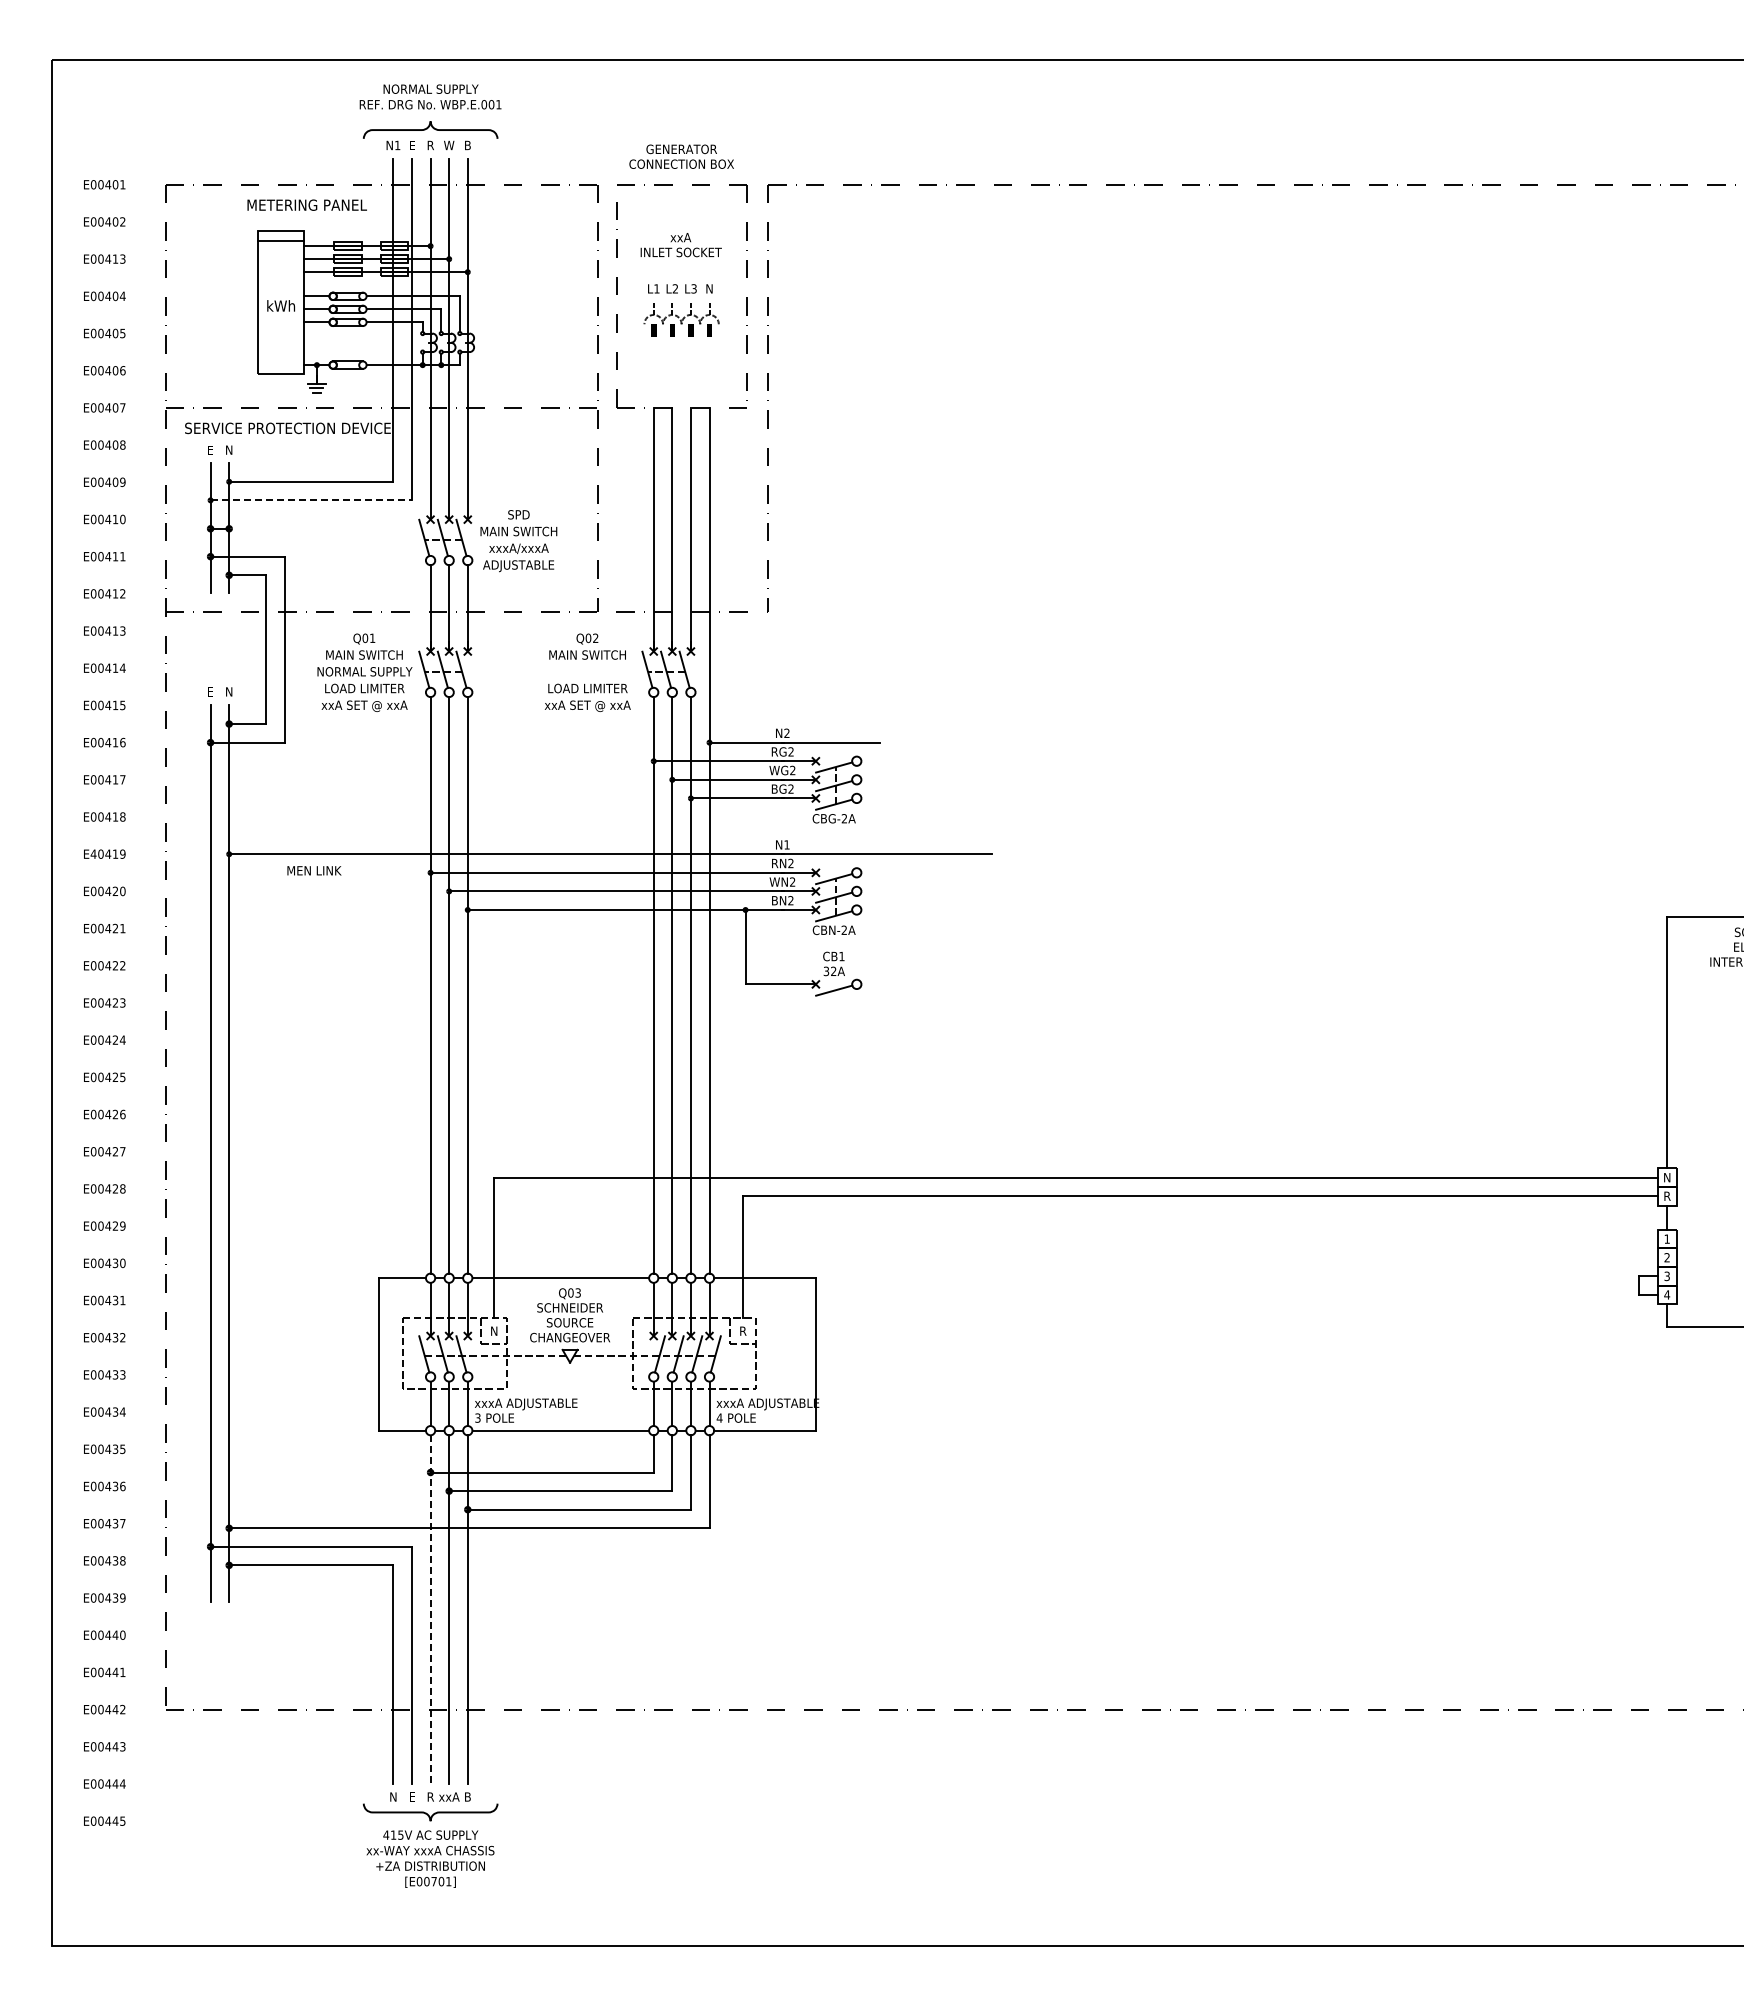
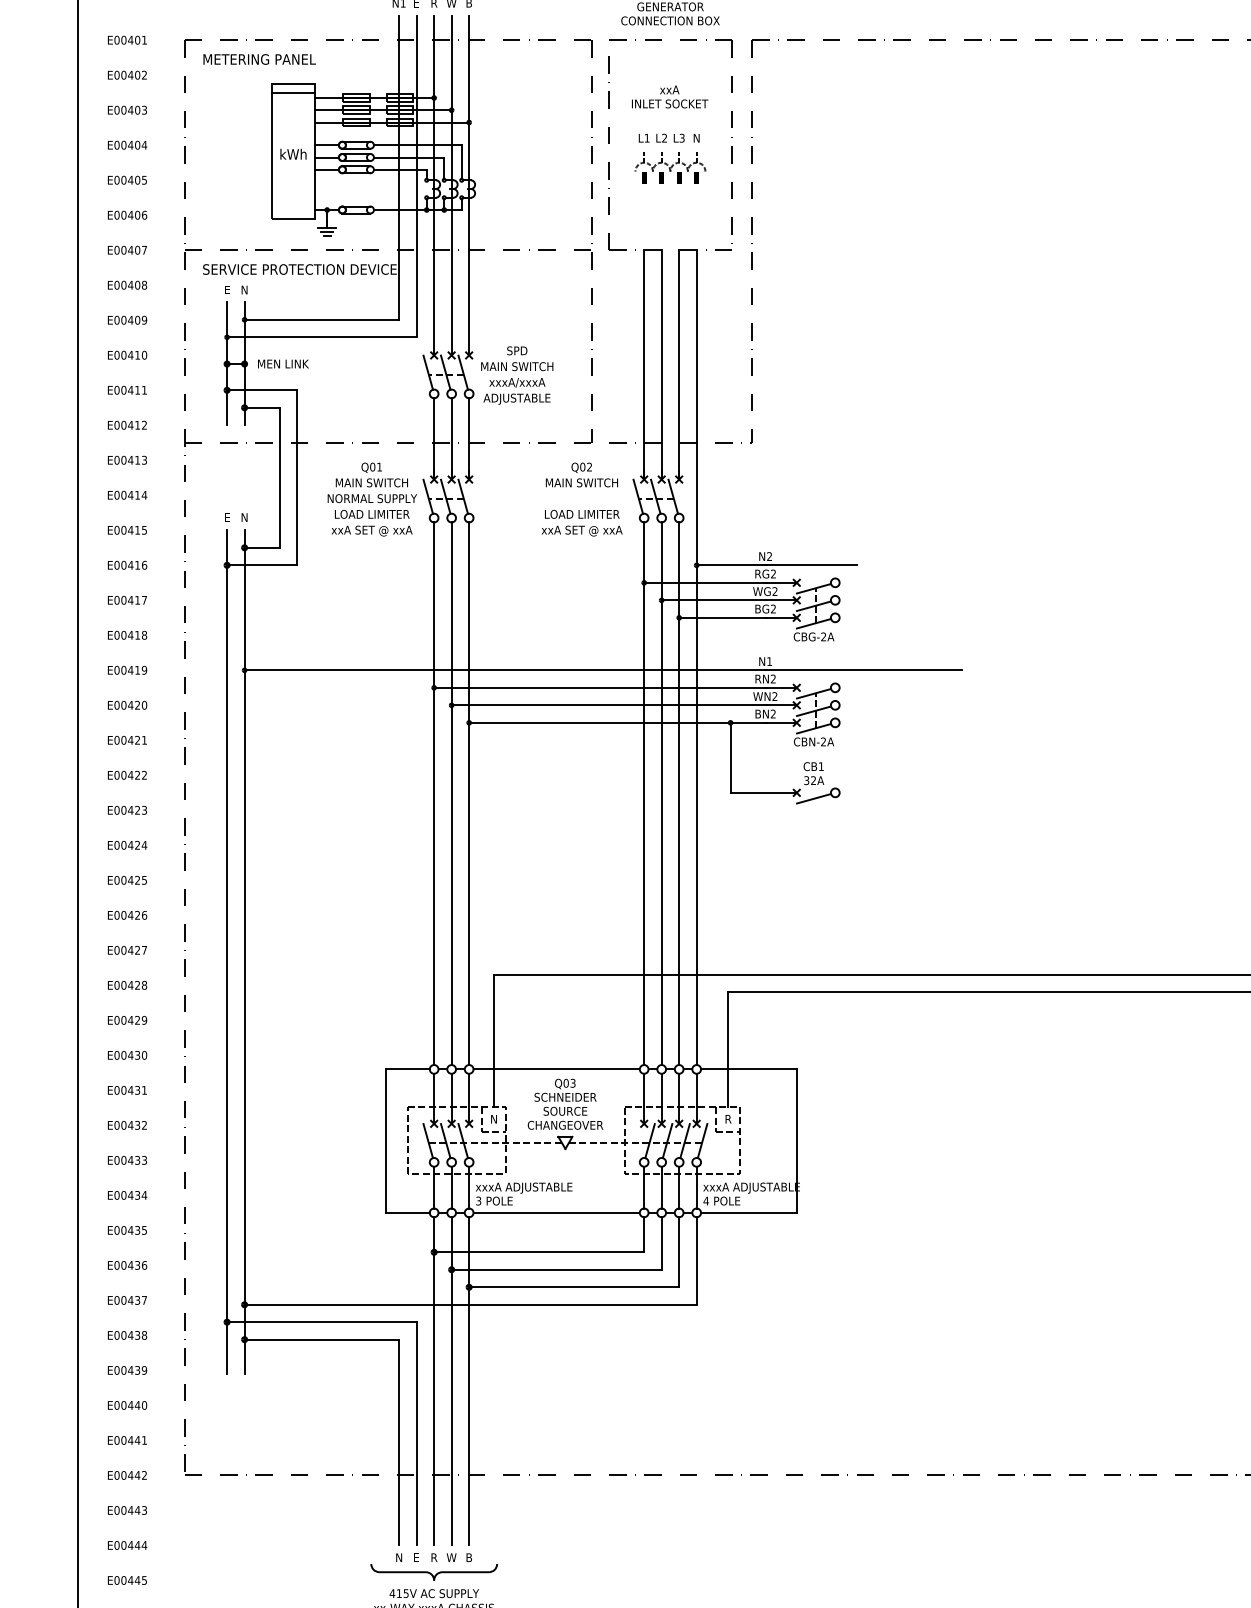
text: (306, 204) -> (259, 58), moved
text: (115, 258) -> (137, 109), E00413 -> E00403
line: (311, 500) -> (322, 337), dashed -> solid
text: (93, 853) -> (116, 669), E40419 -> E00419
text: (314, 870) -> (283, 363), moved
line: (430, 1610) -> (434, 1382), dashed -> solid
text: (449, 1796) -> (451, 1557), xxA -> W

